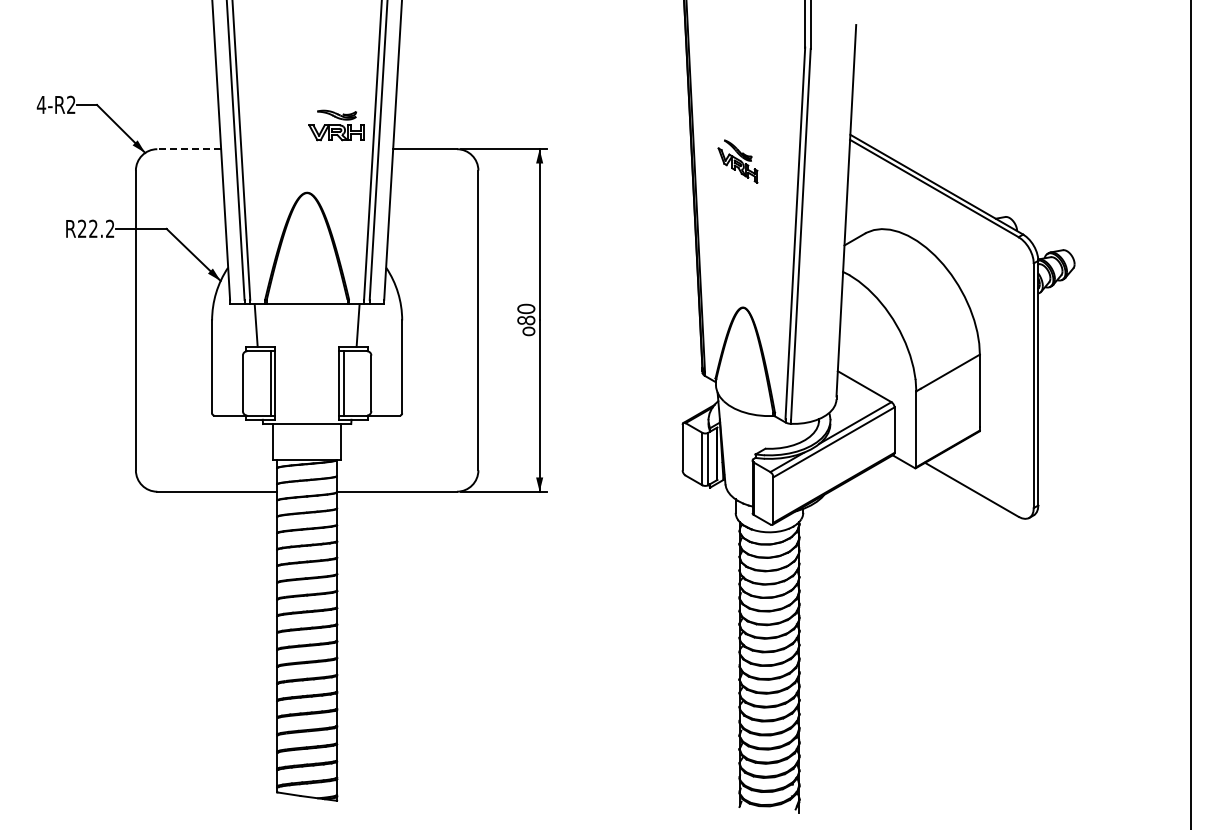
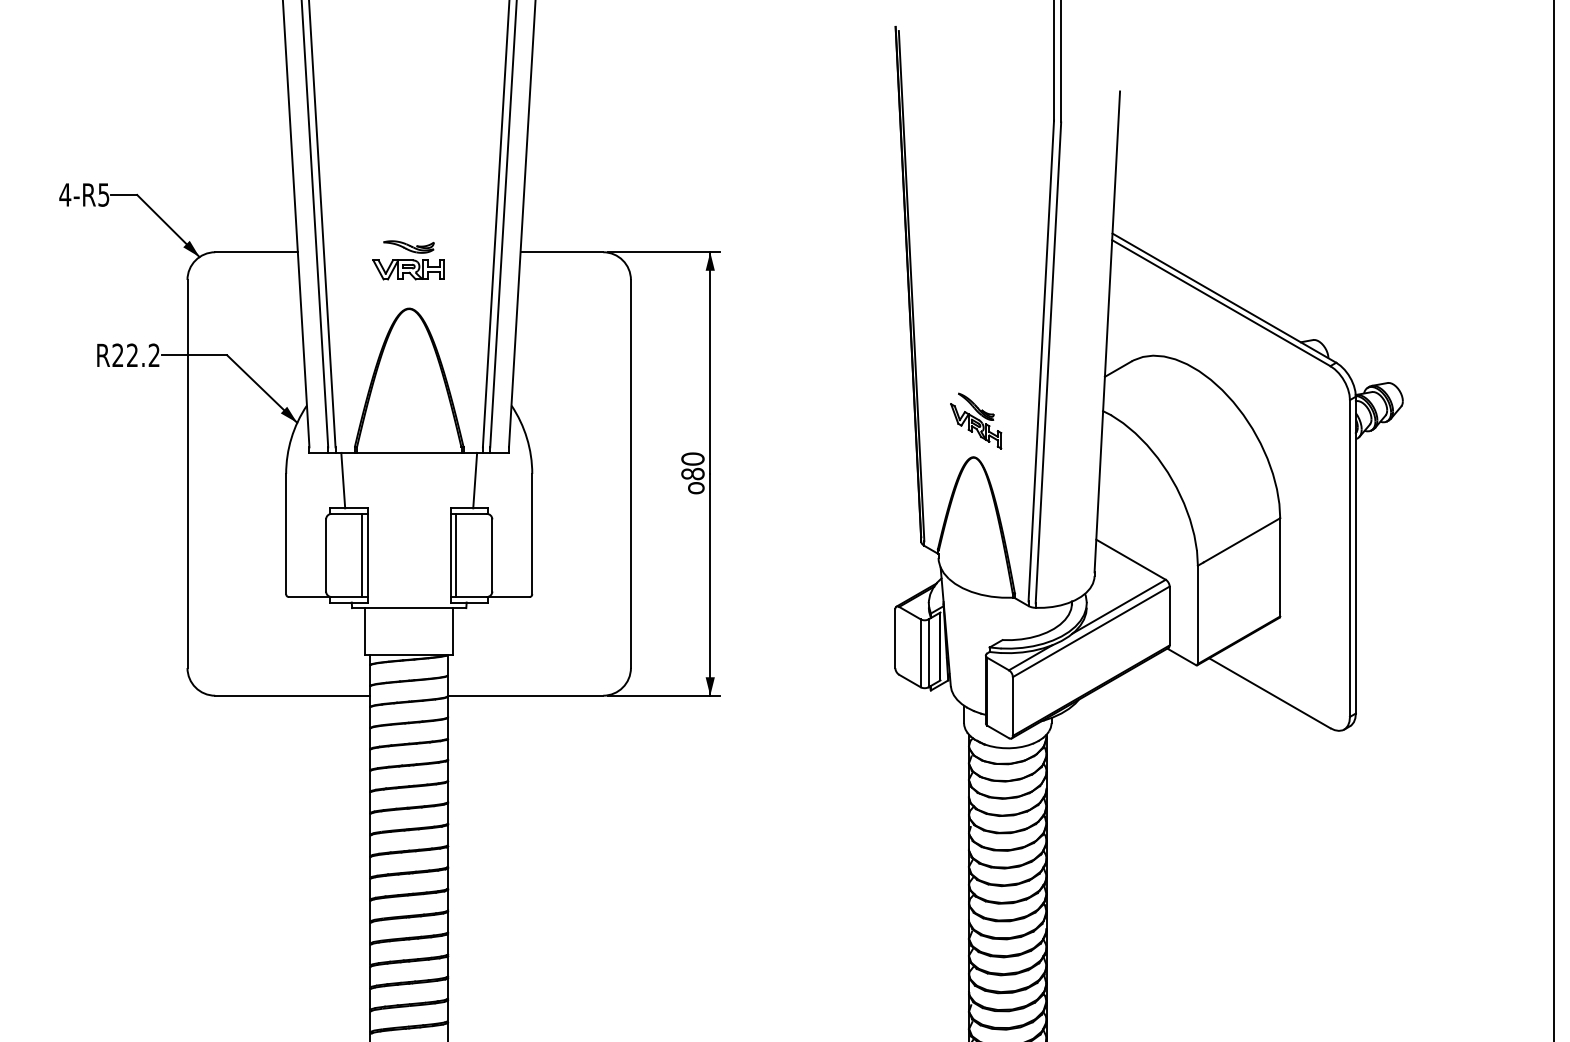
text: (71, 104) -> (104, 194), 4-R2 -> 4-R5
part: (336, 125) -> (408, 260), moved
line: (189, 149) -> (256, 252), dashed -> solid
part: (737, 161) -> (975, 420), moved

